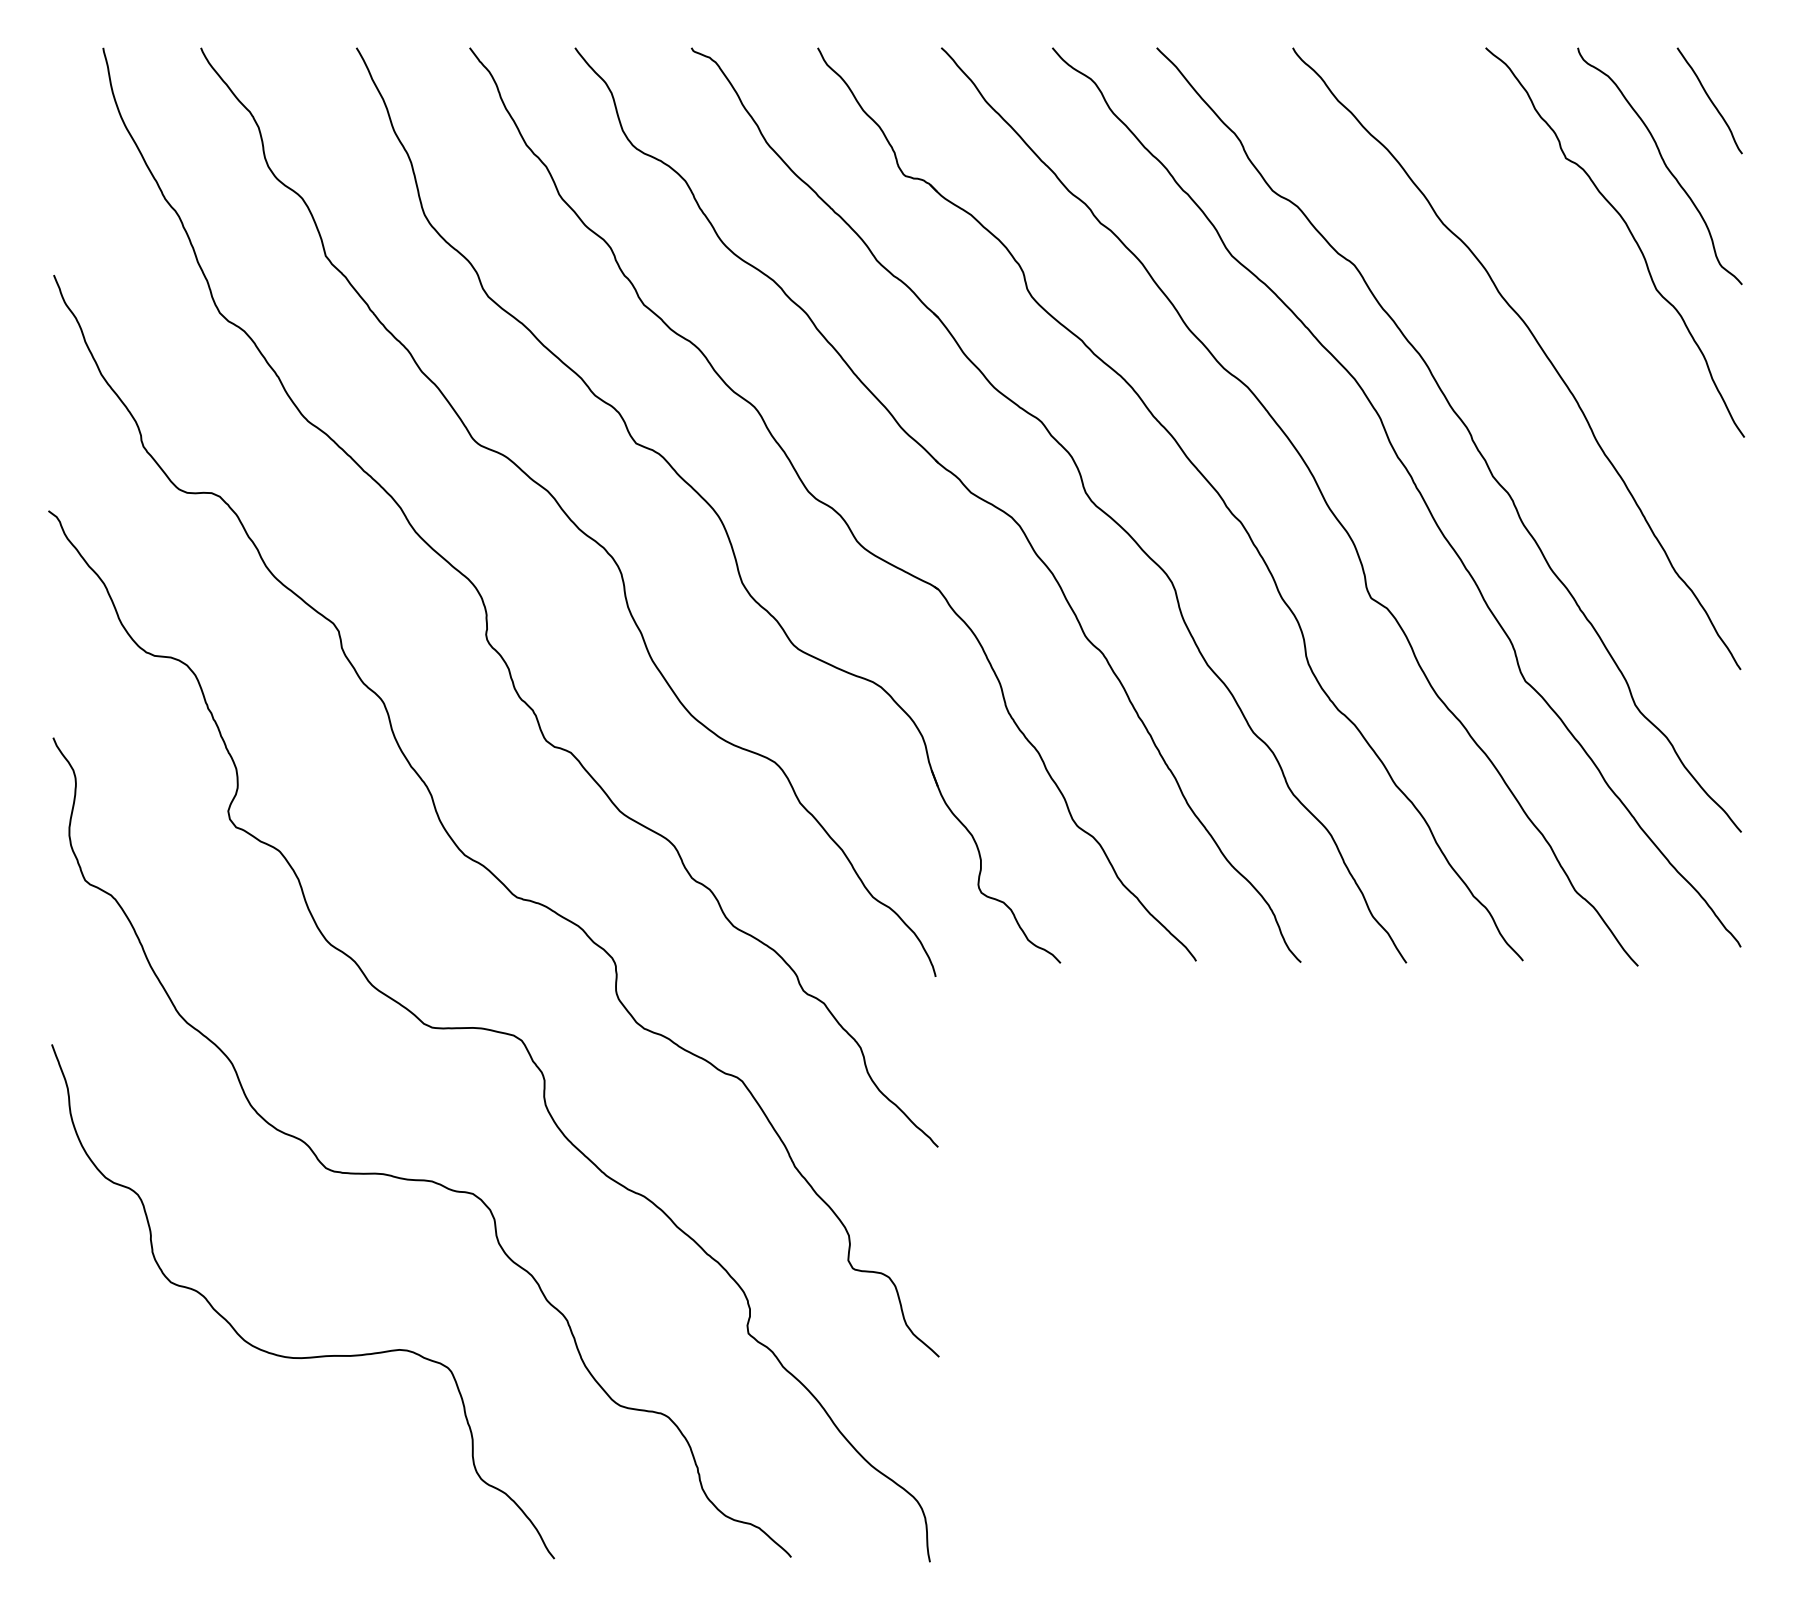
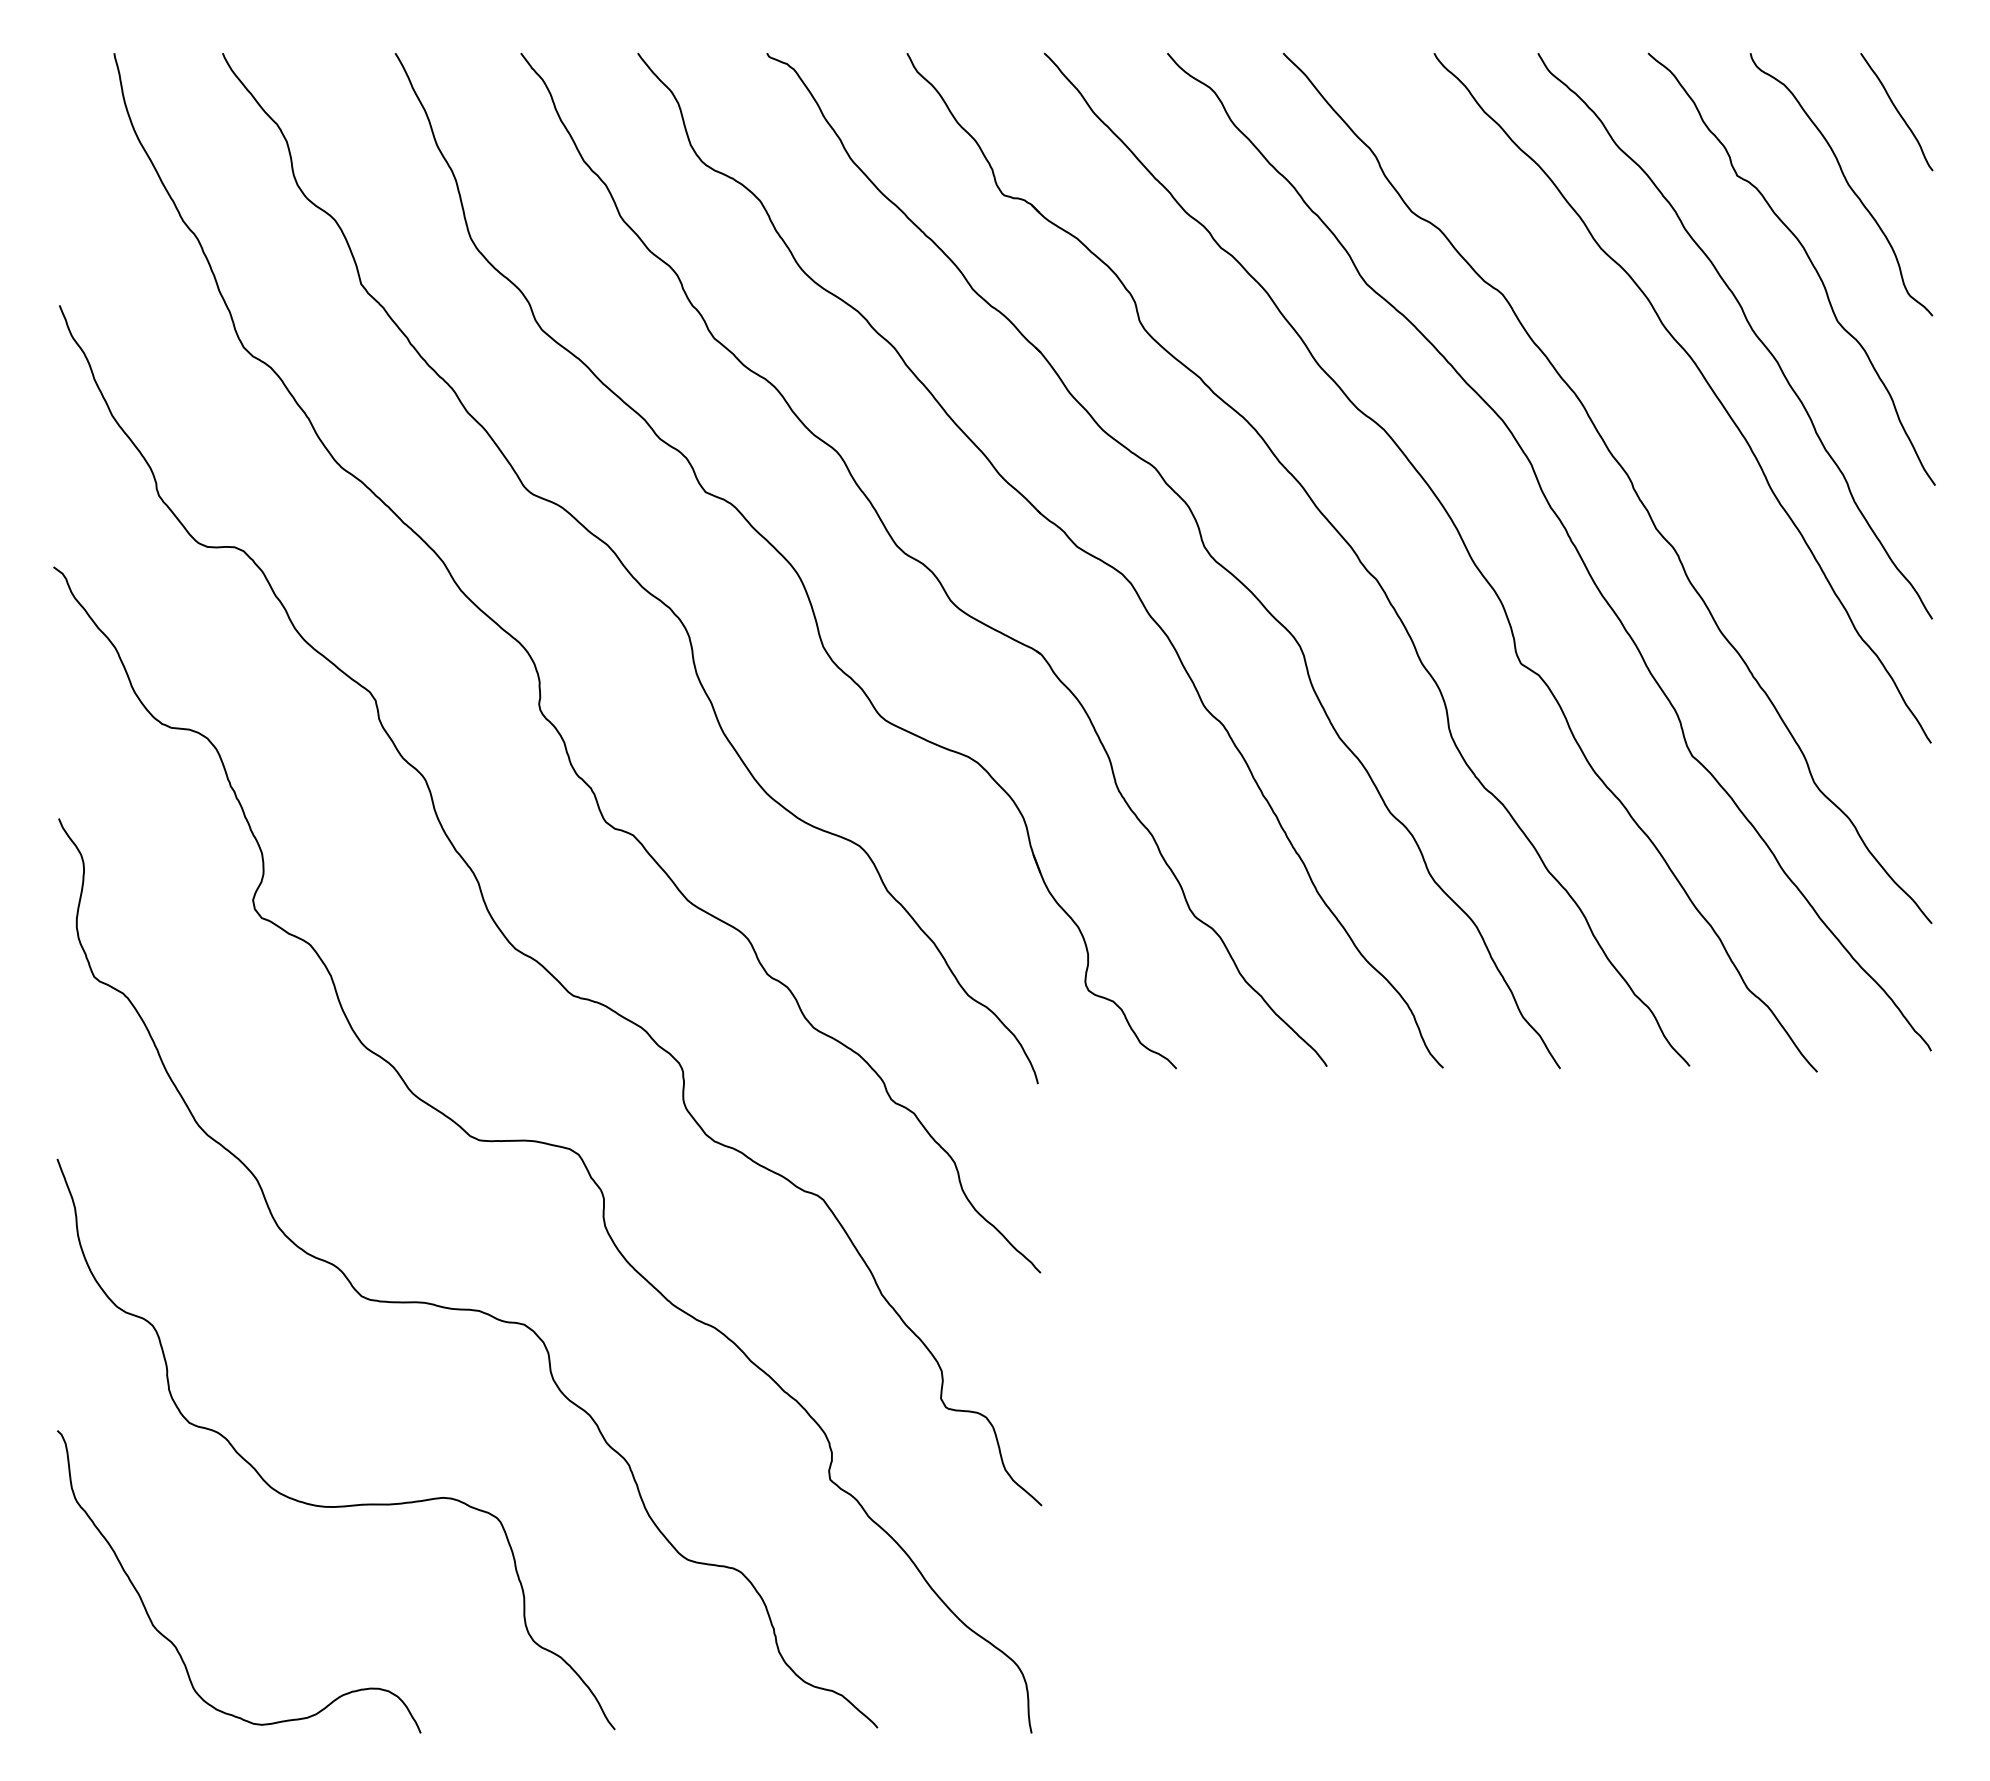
curve: (1577, 295) -> (1750, 328), added
curve: (155, 1479) -> (172, 1641), added

